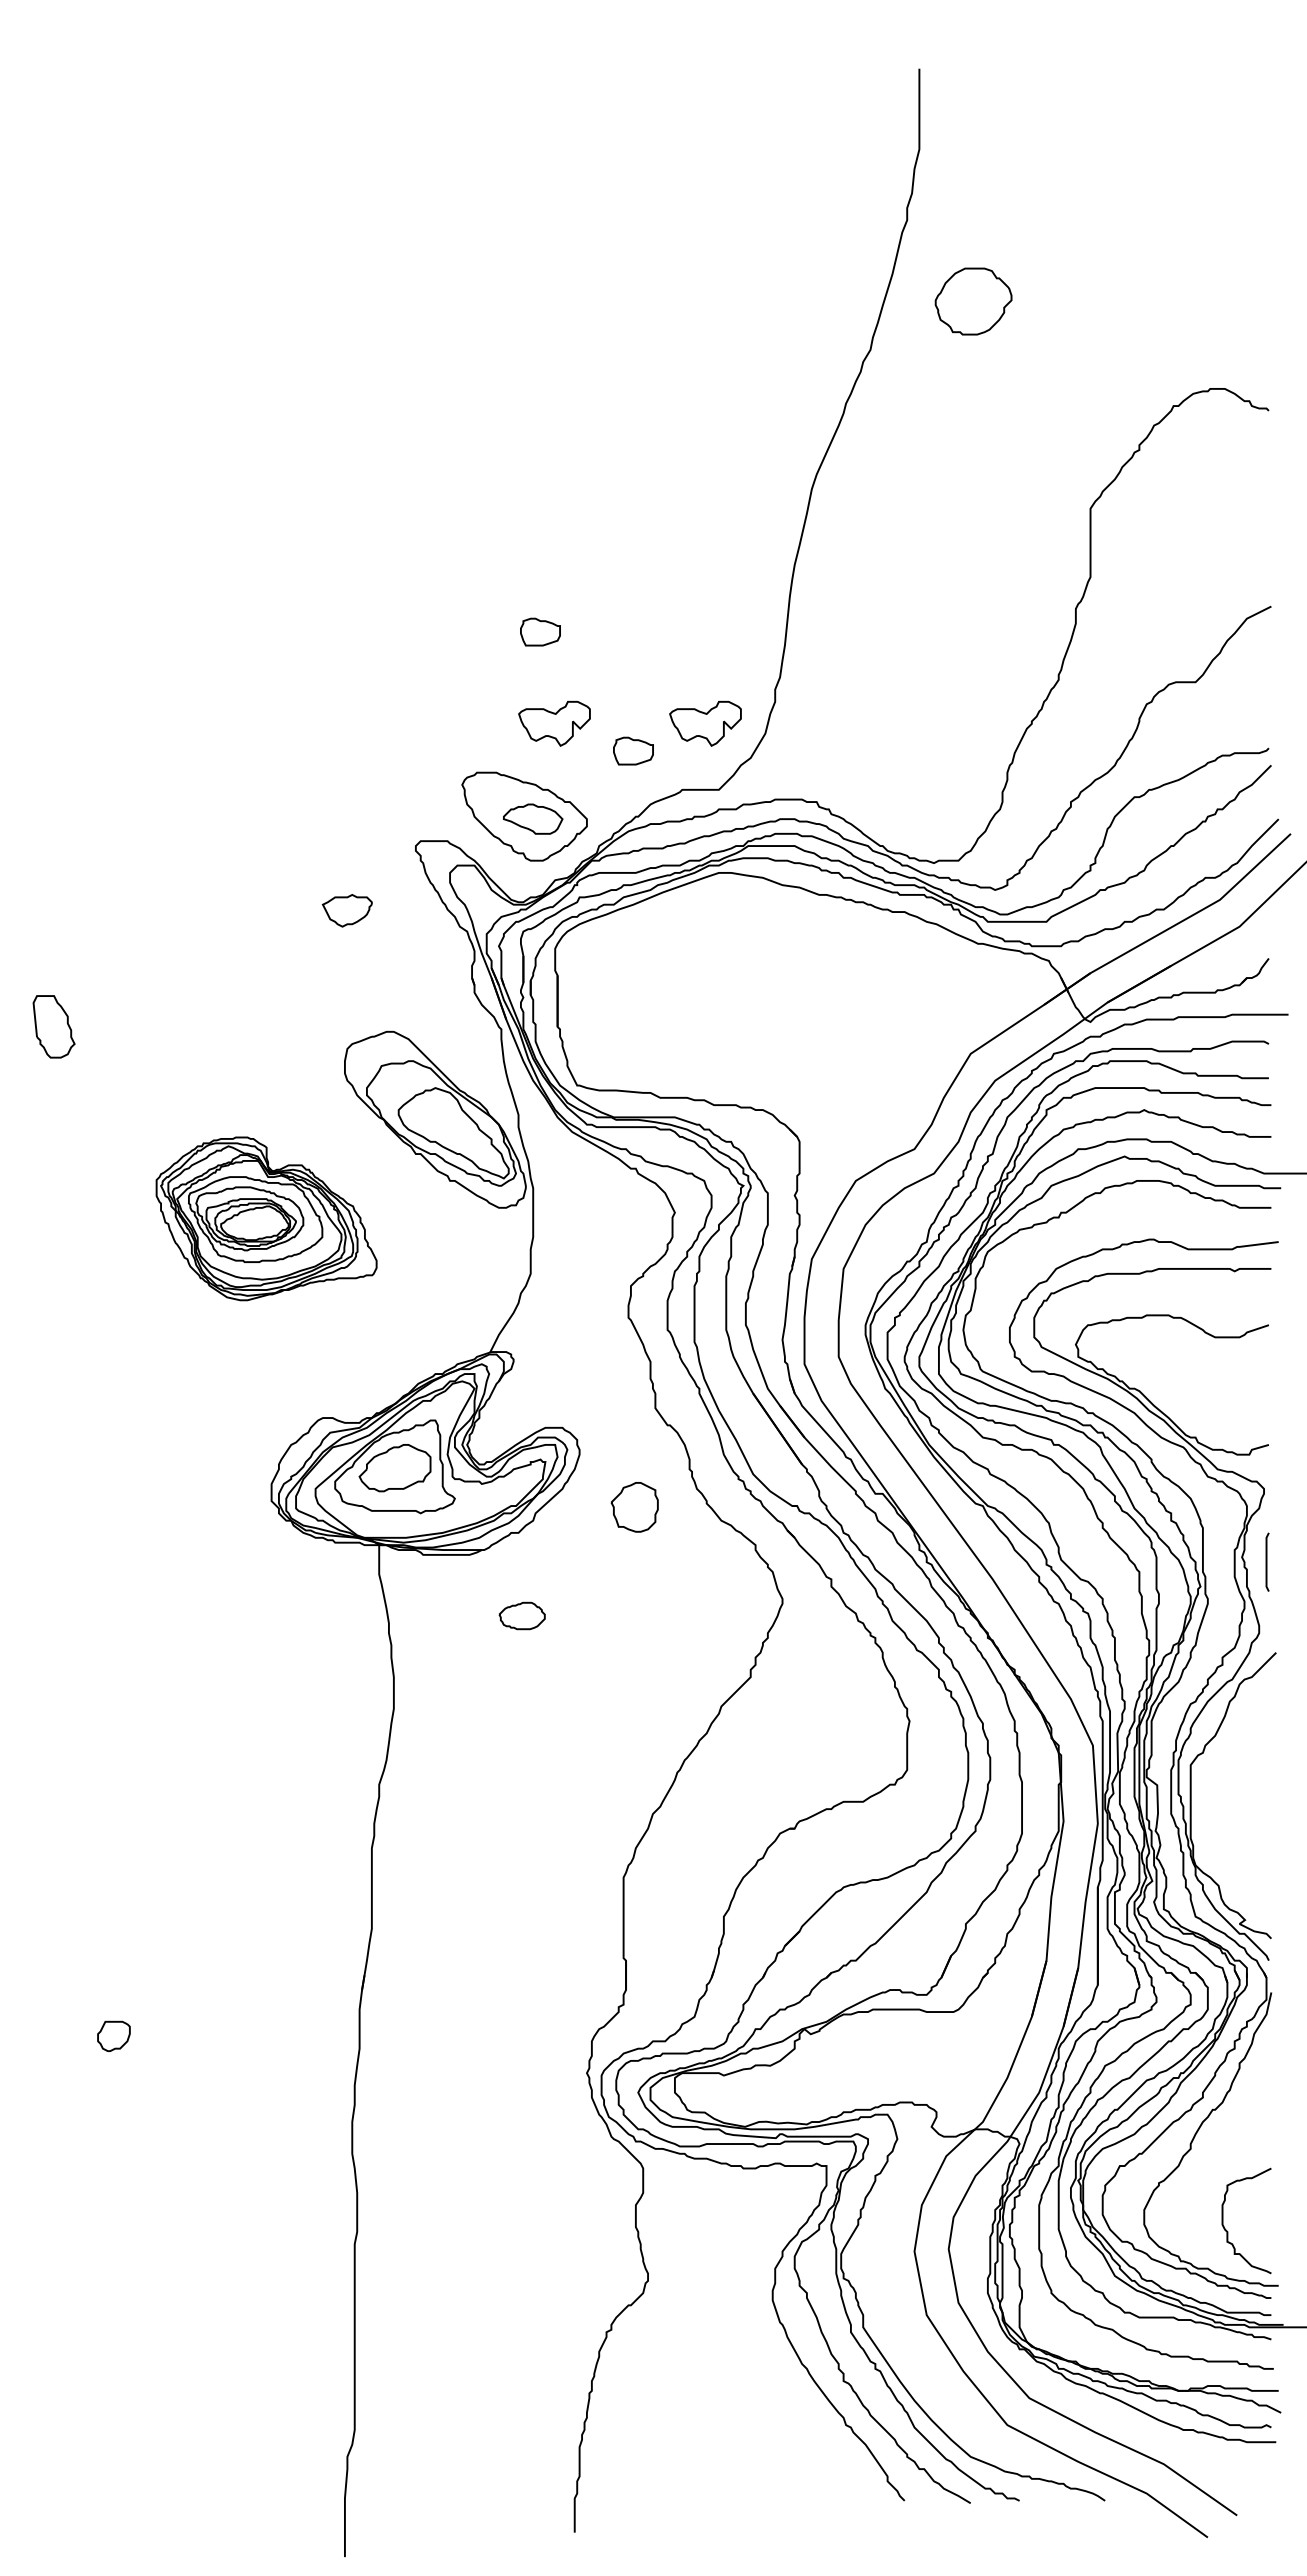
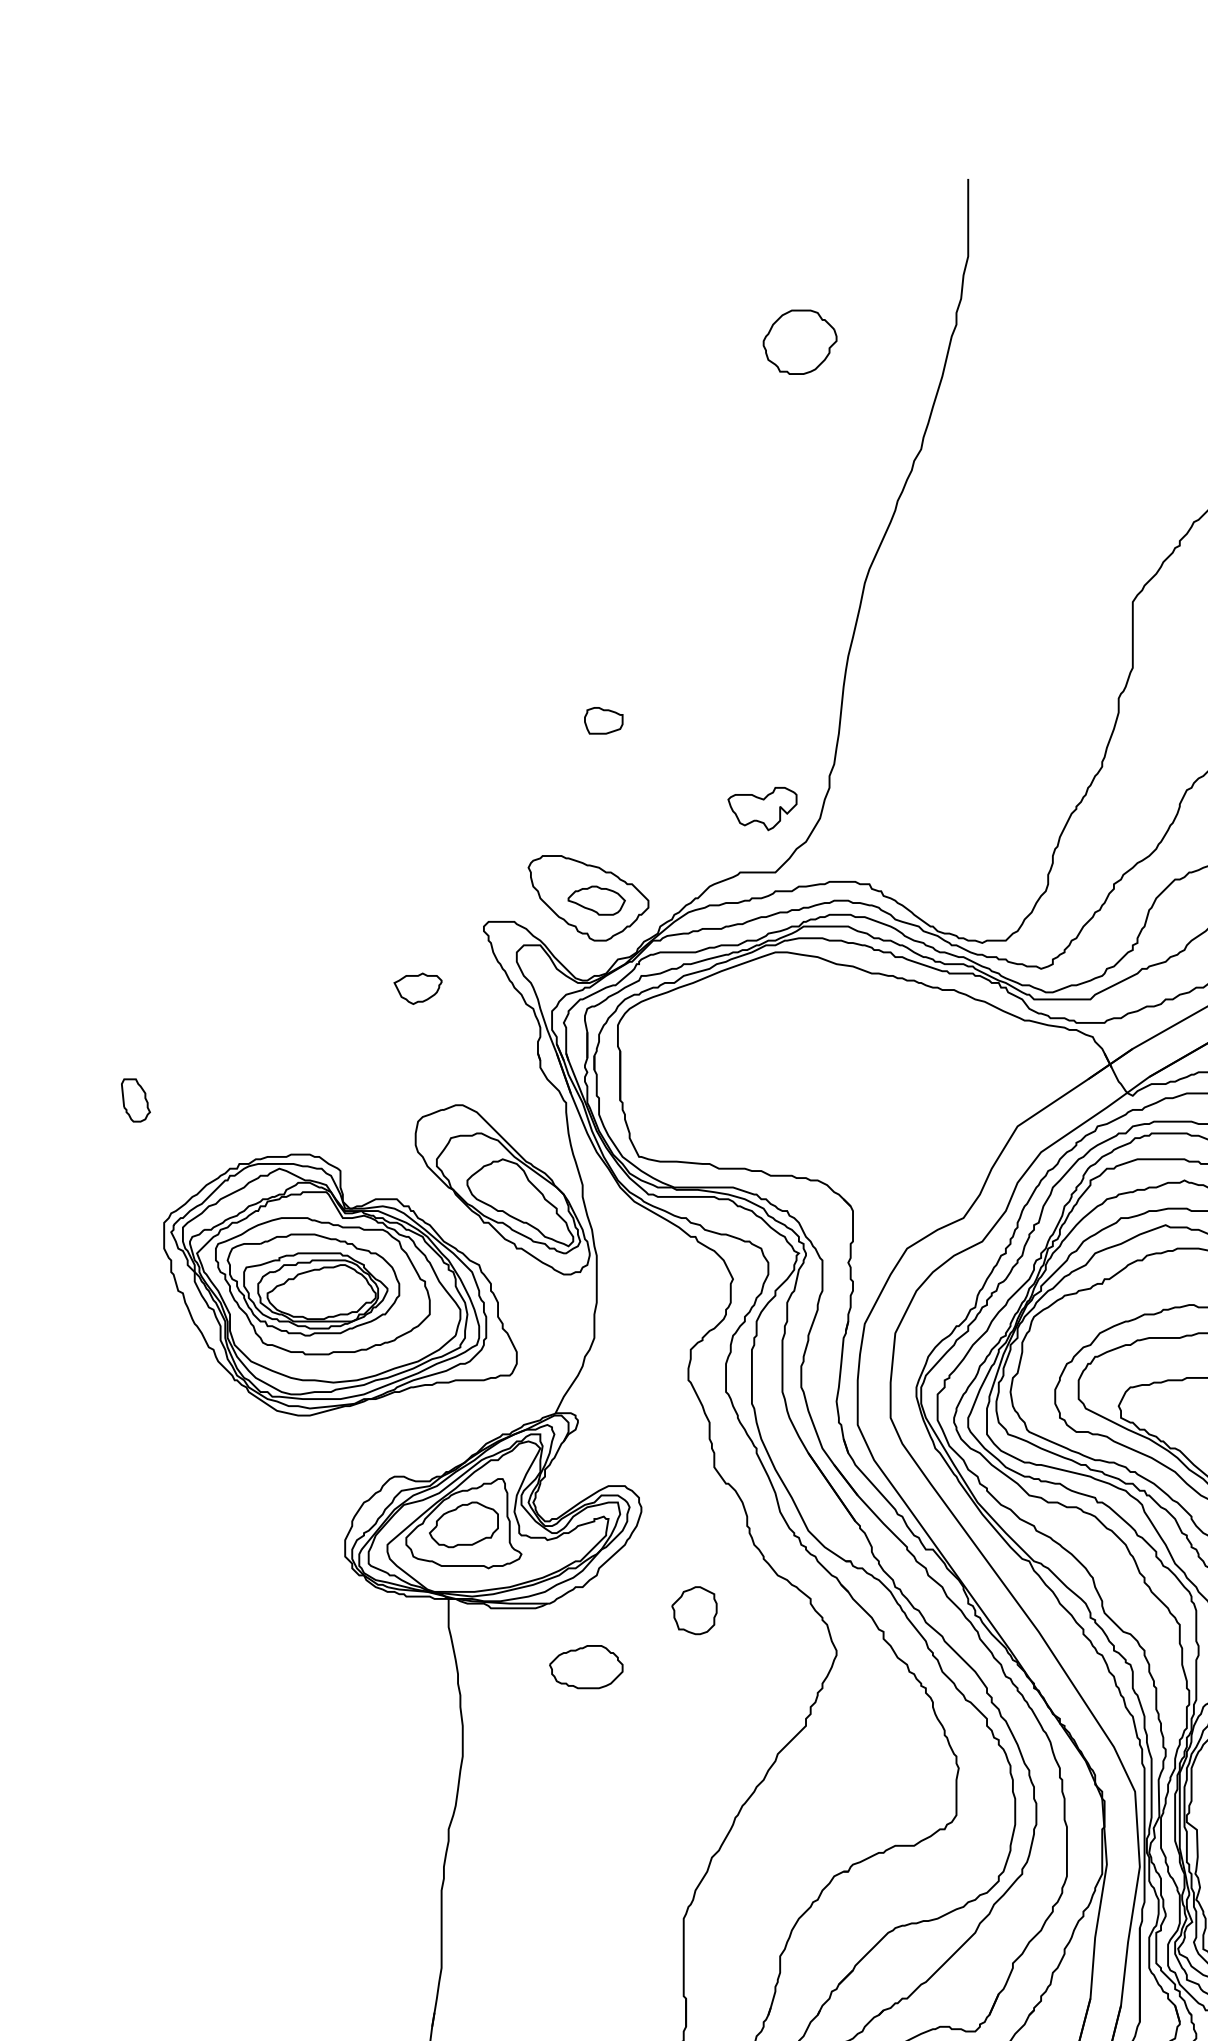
part: (973, 301) -> (800, 342), moved
part: (554, 723) -> (617, 808), removed
part: (633, 750) -> (693, 834), removed
part: (53, 1026) -> (135, 1100), size x0.71
part: (266, 1218) -> (340, 1284), size x1.67
part: (634, 1507) -> (694, 1610), moved
part: (521, 1615) -> (585, 1666), size x1.67

